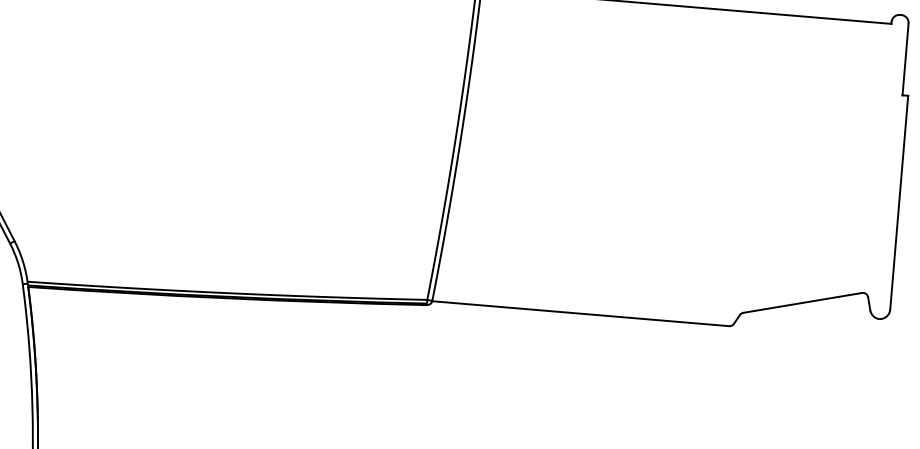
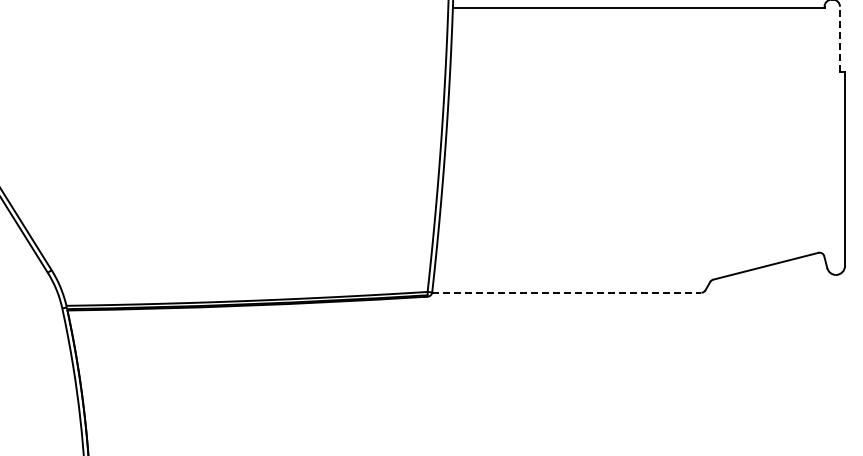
line: (905, 59) -> (839, 39), solid -> dashed
line: (580, 313) -> (566, 292), solid -> dashed

